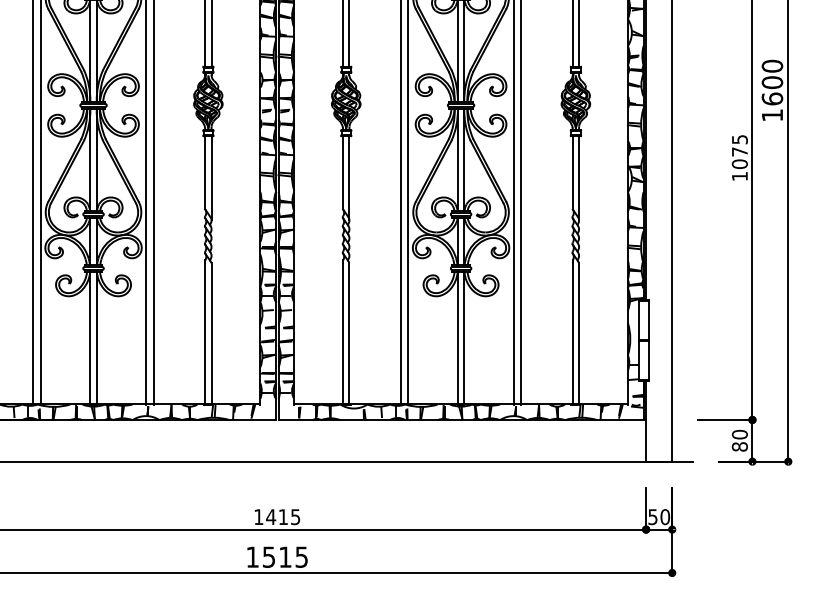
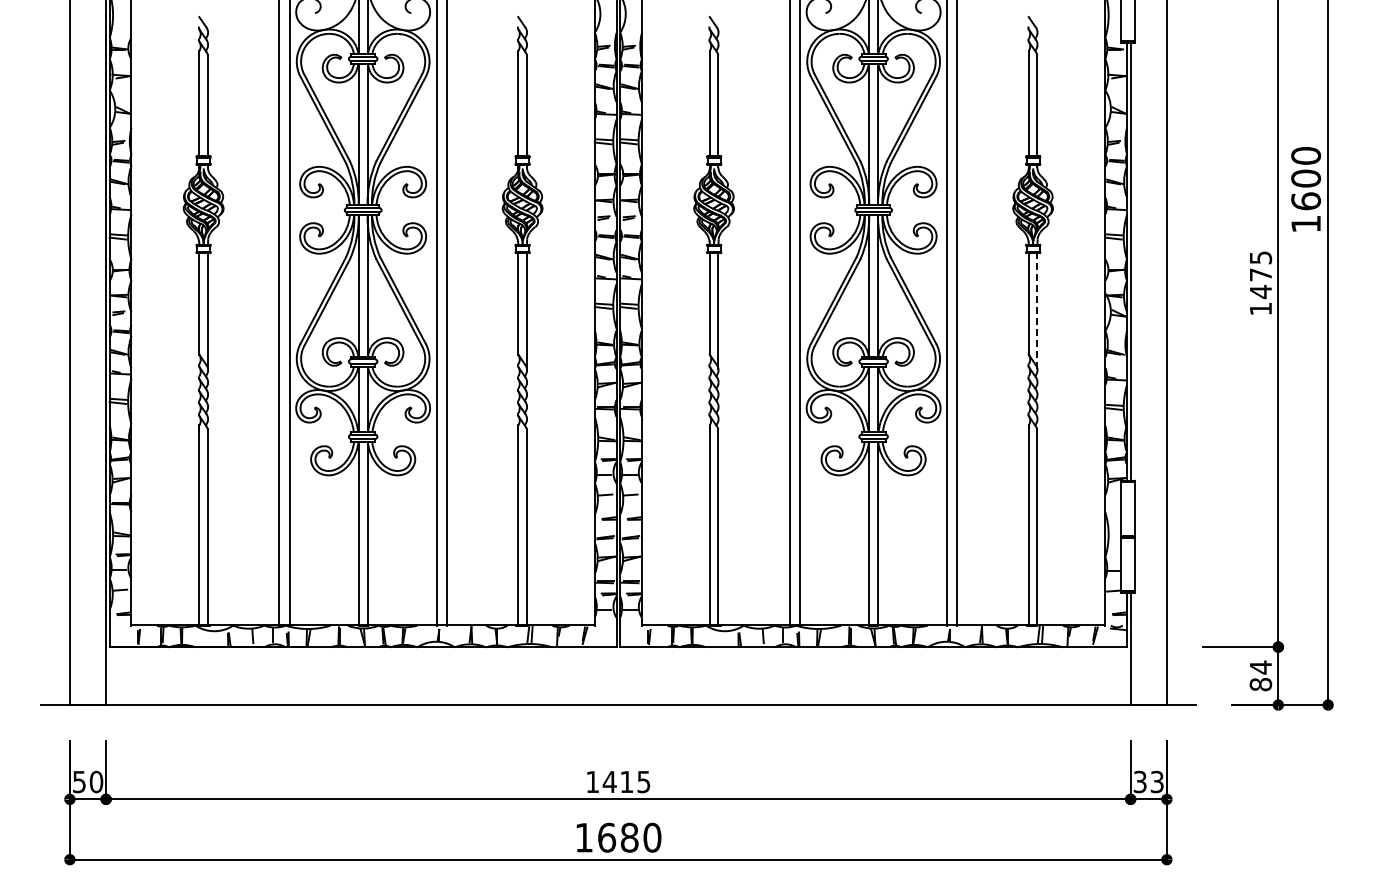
text: (739, 164) -> (1260, 292), 1075 -> 1475
line: (579, 178) -> (1037, 311), solid -> dashed
text: (739, 434) -> (1260, 667), 80 -> 84
text: (658, 516) -> (1148, 781), 50 -> 33
text: (285, 557) -> (629, 837), 1515 -> 1680

